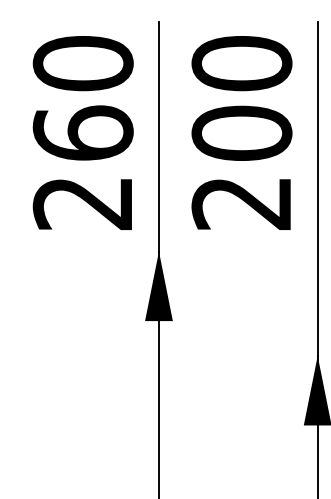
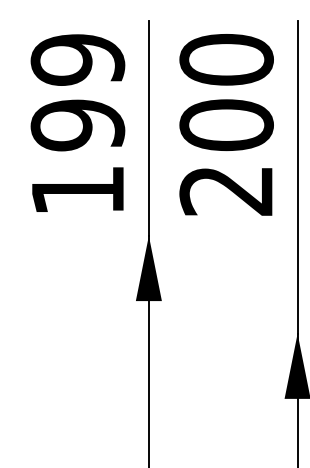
text: (82, 132) -> (77, 124), 260 -> 199

